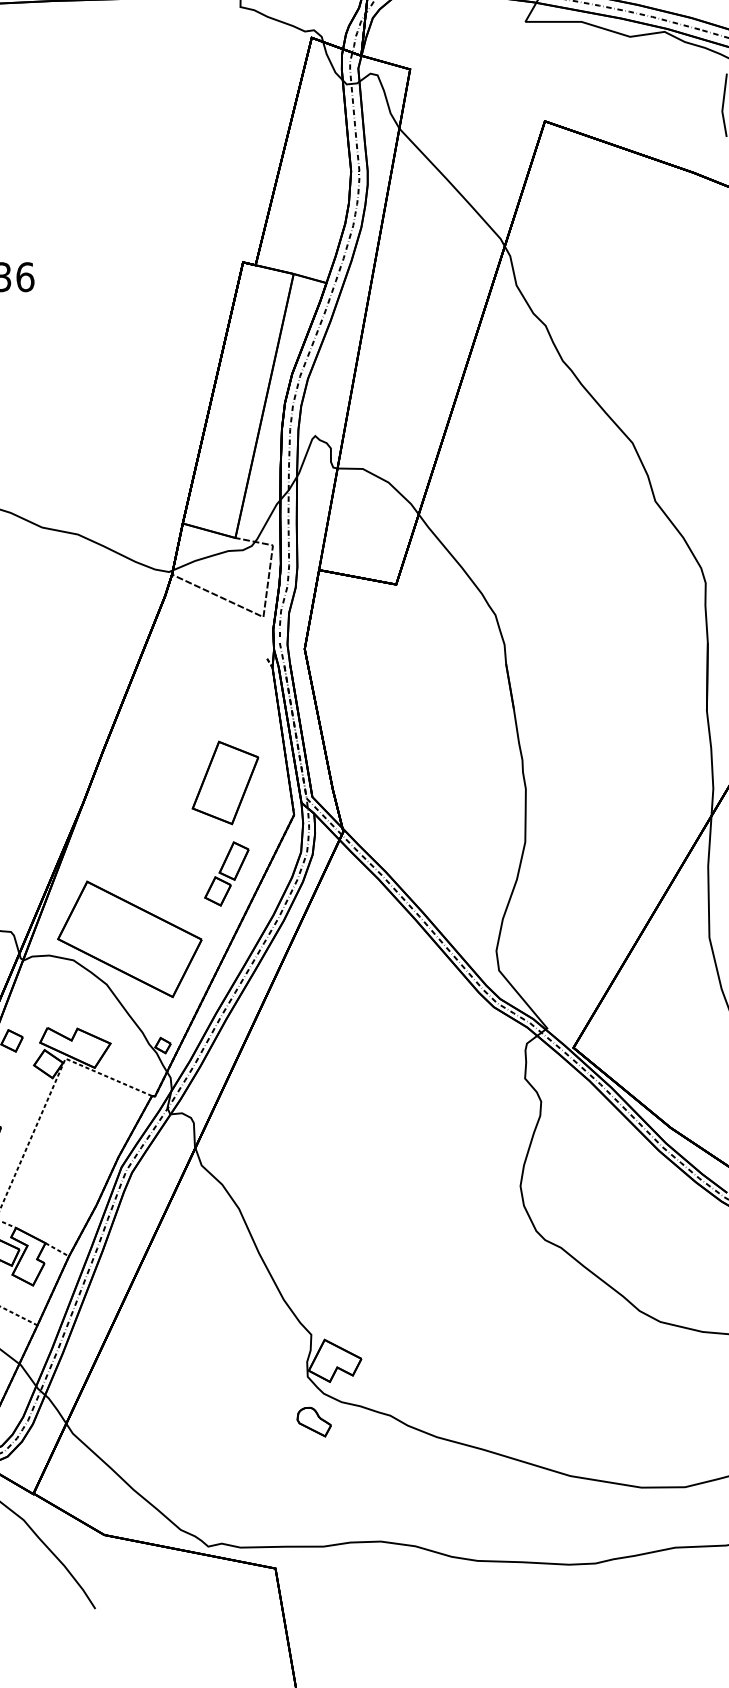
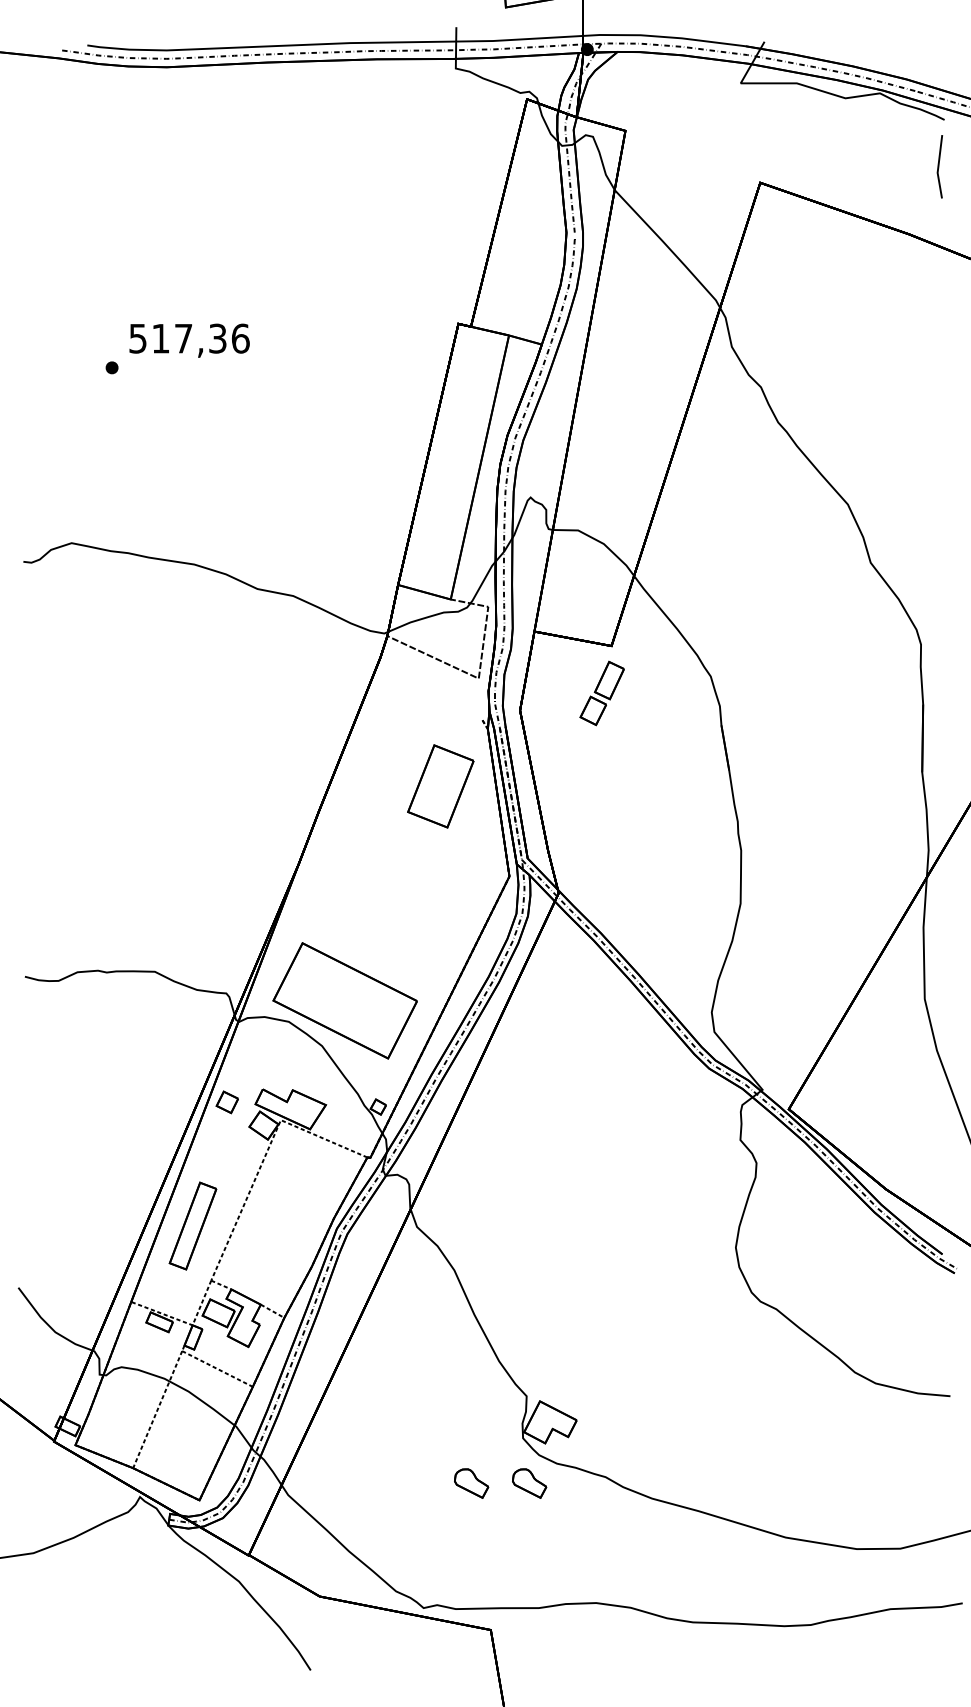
part: (225, 783) -> (440, 786), moved
part: (226, 874) -> (601, 693), moved
part: (256, 1422) -> (471, 1483), added

